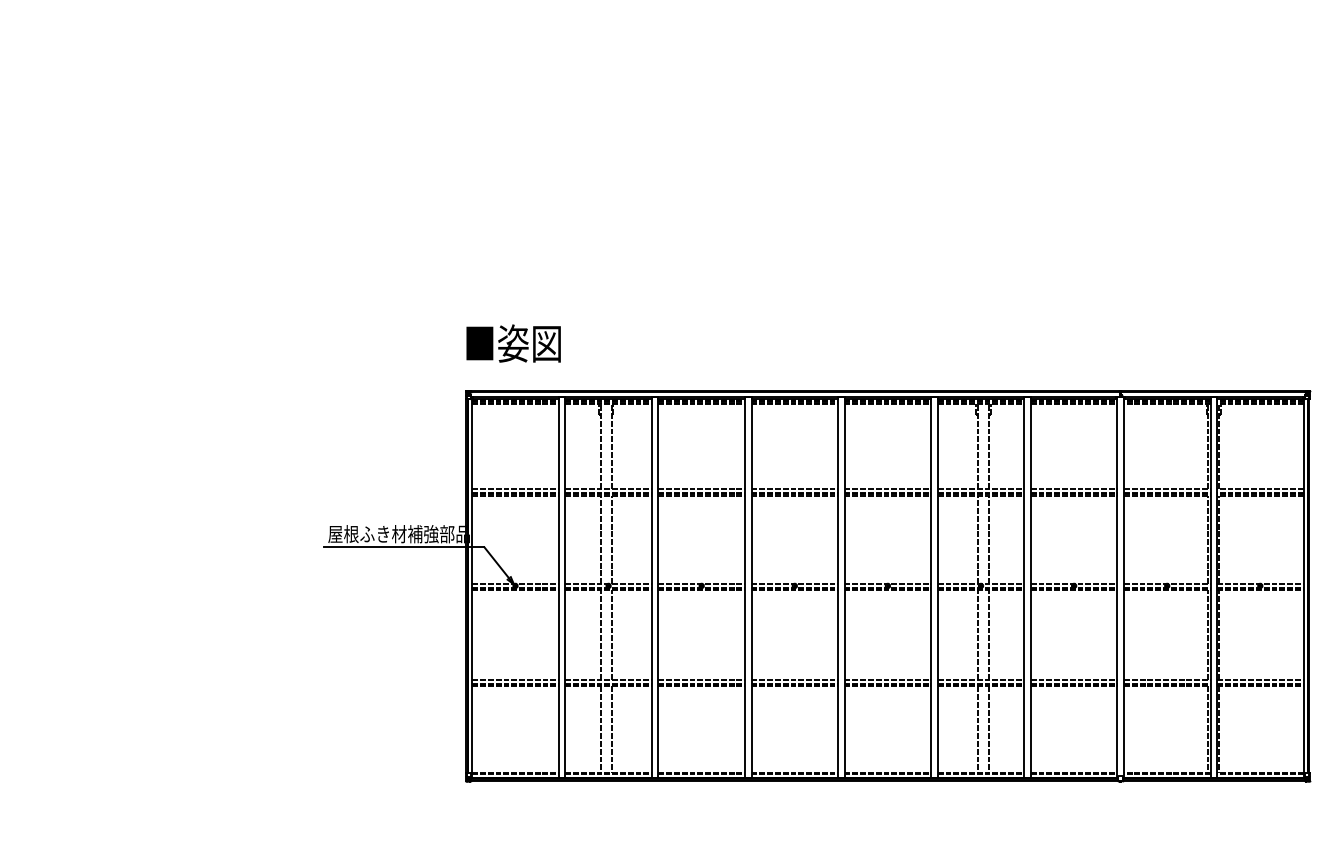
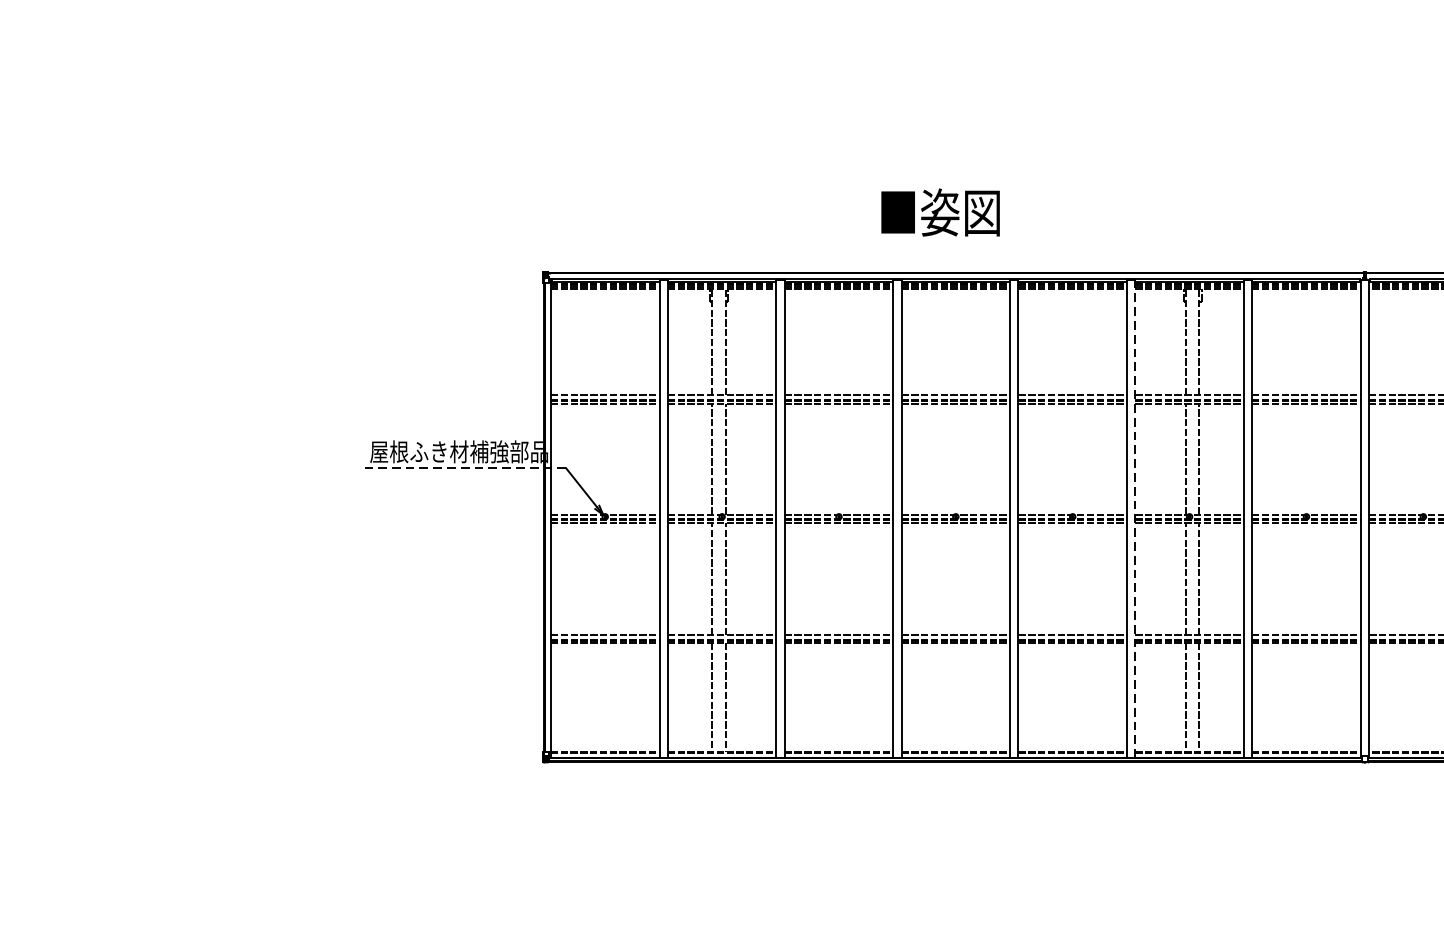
text: (513, 343) -> (940, 212), moved
line: (403, 547) -> (464, 468), solid -> dashed
line: (937, 587) -> (1134, 518), solid -> dashed

